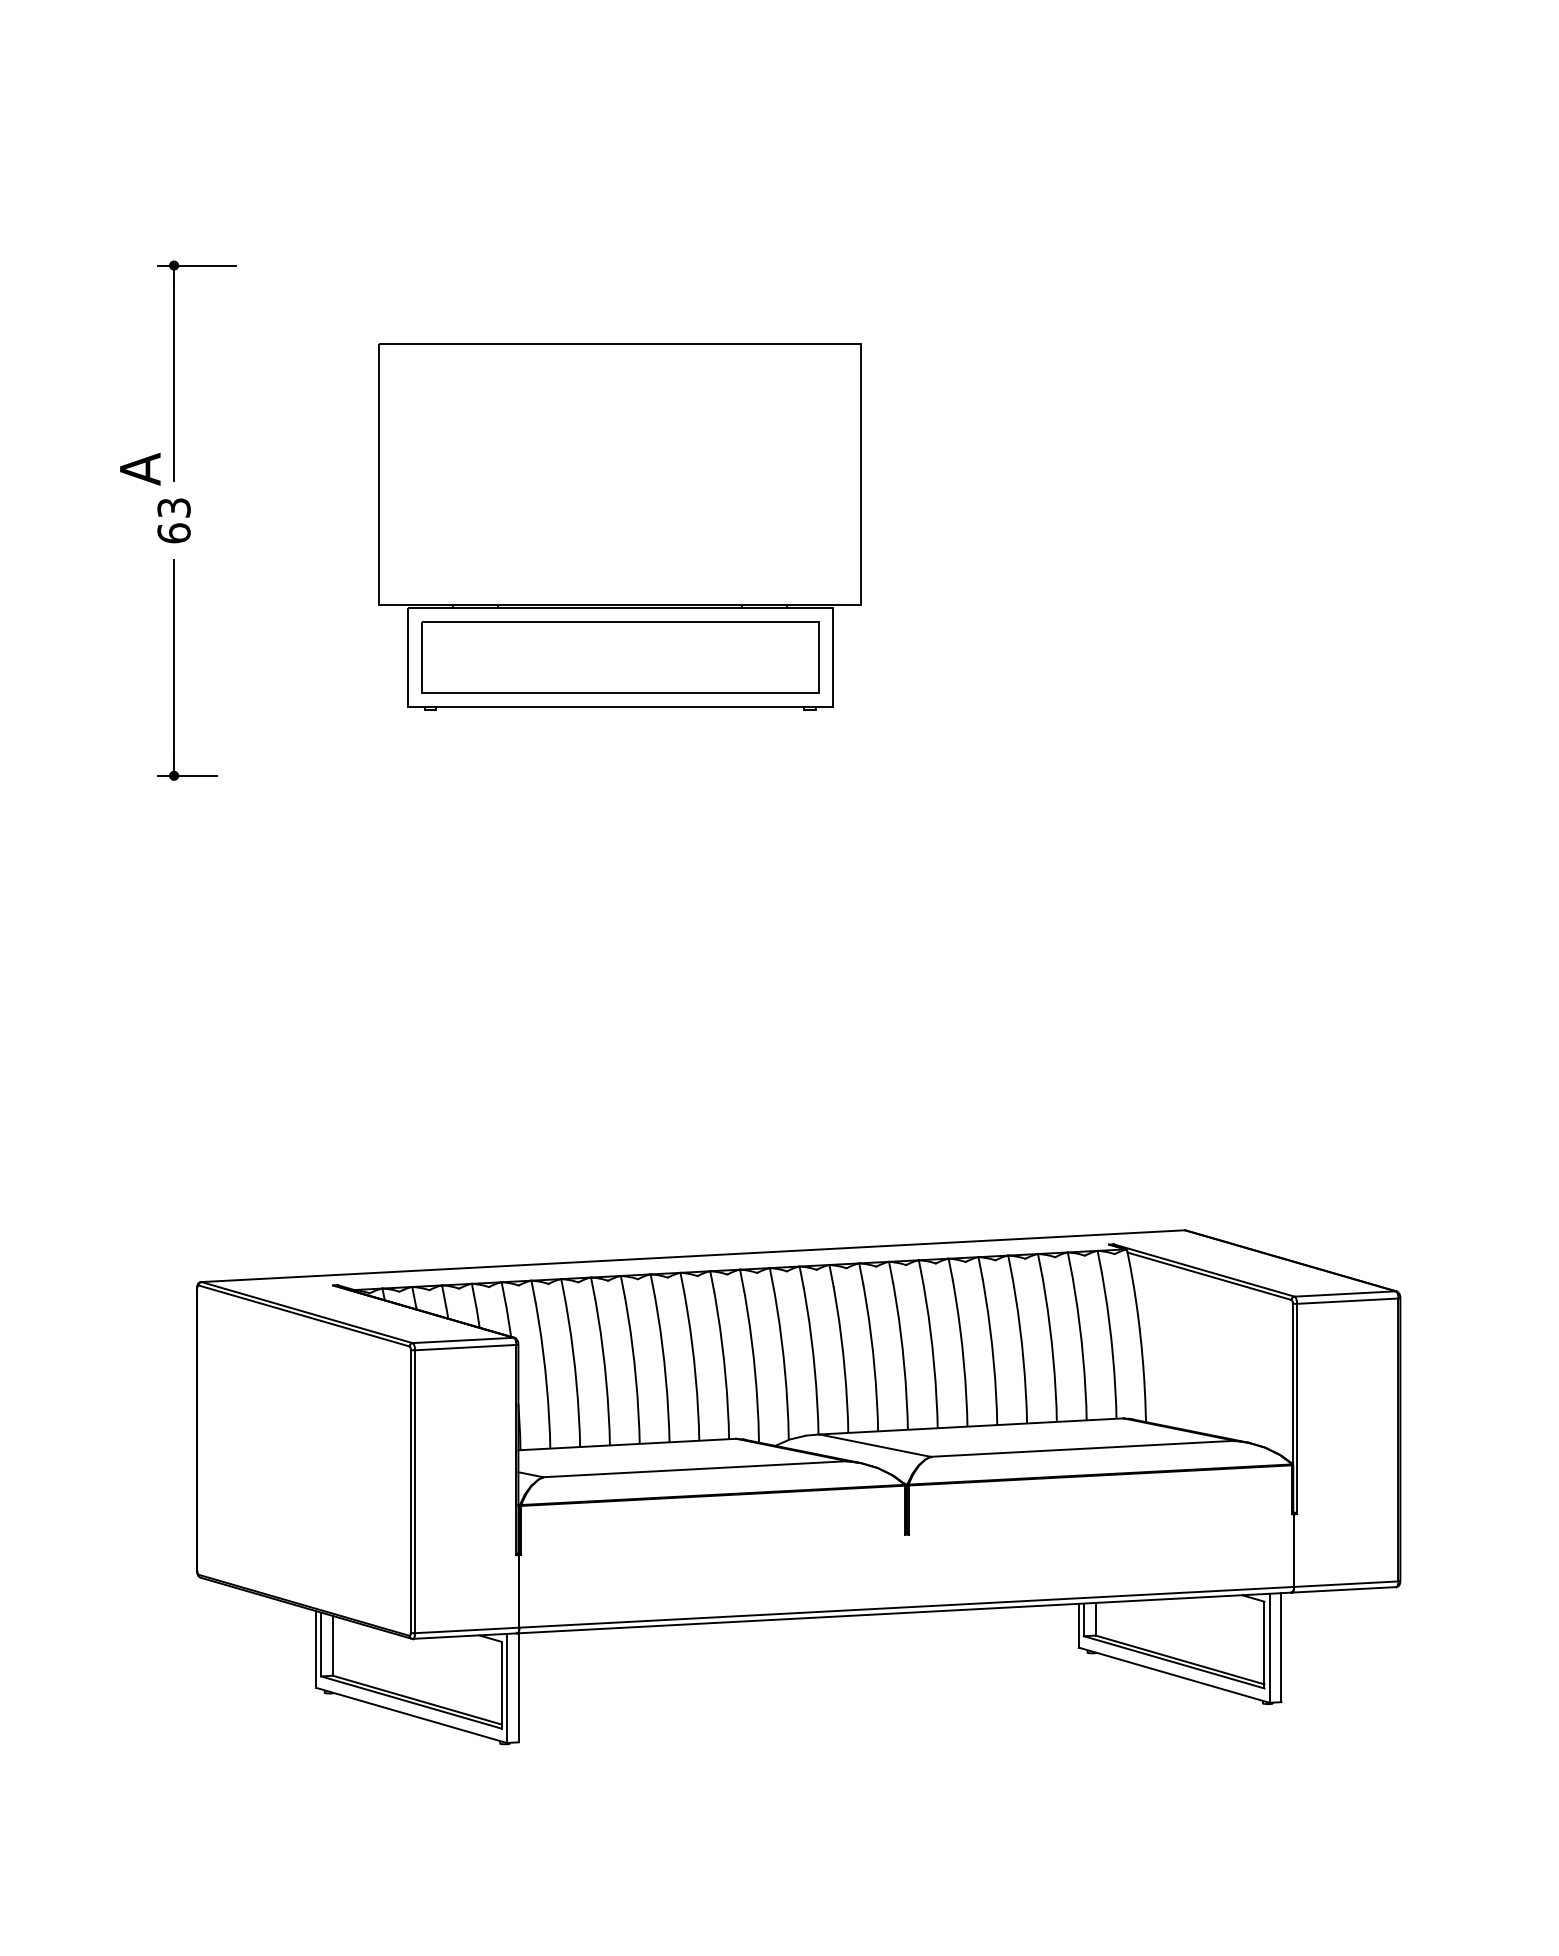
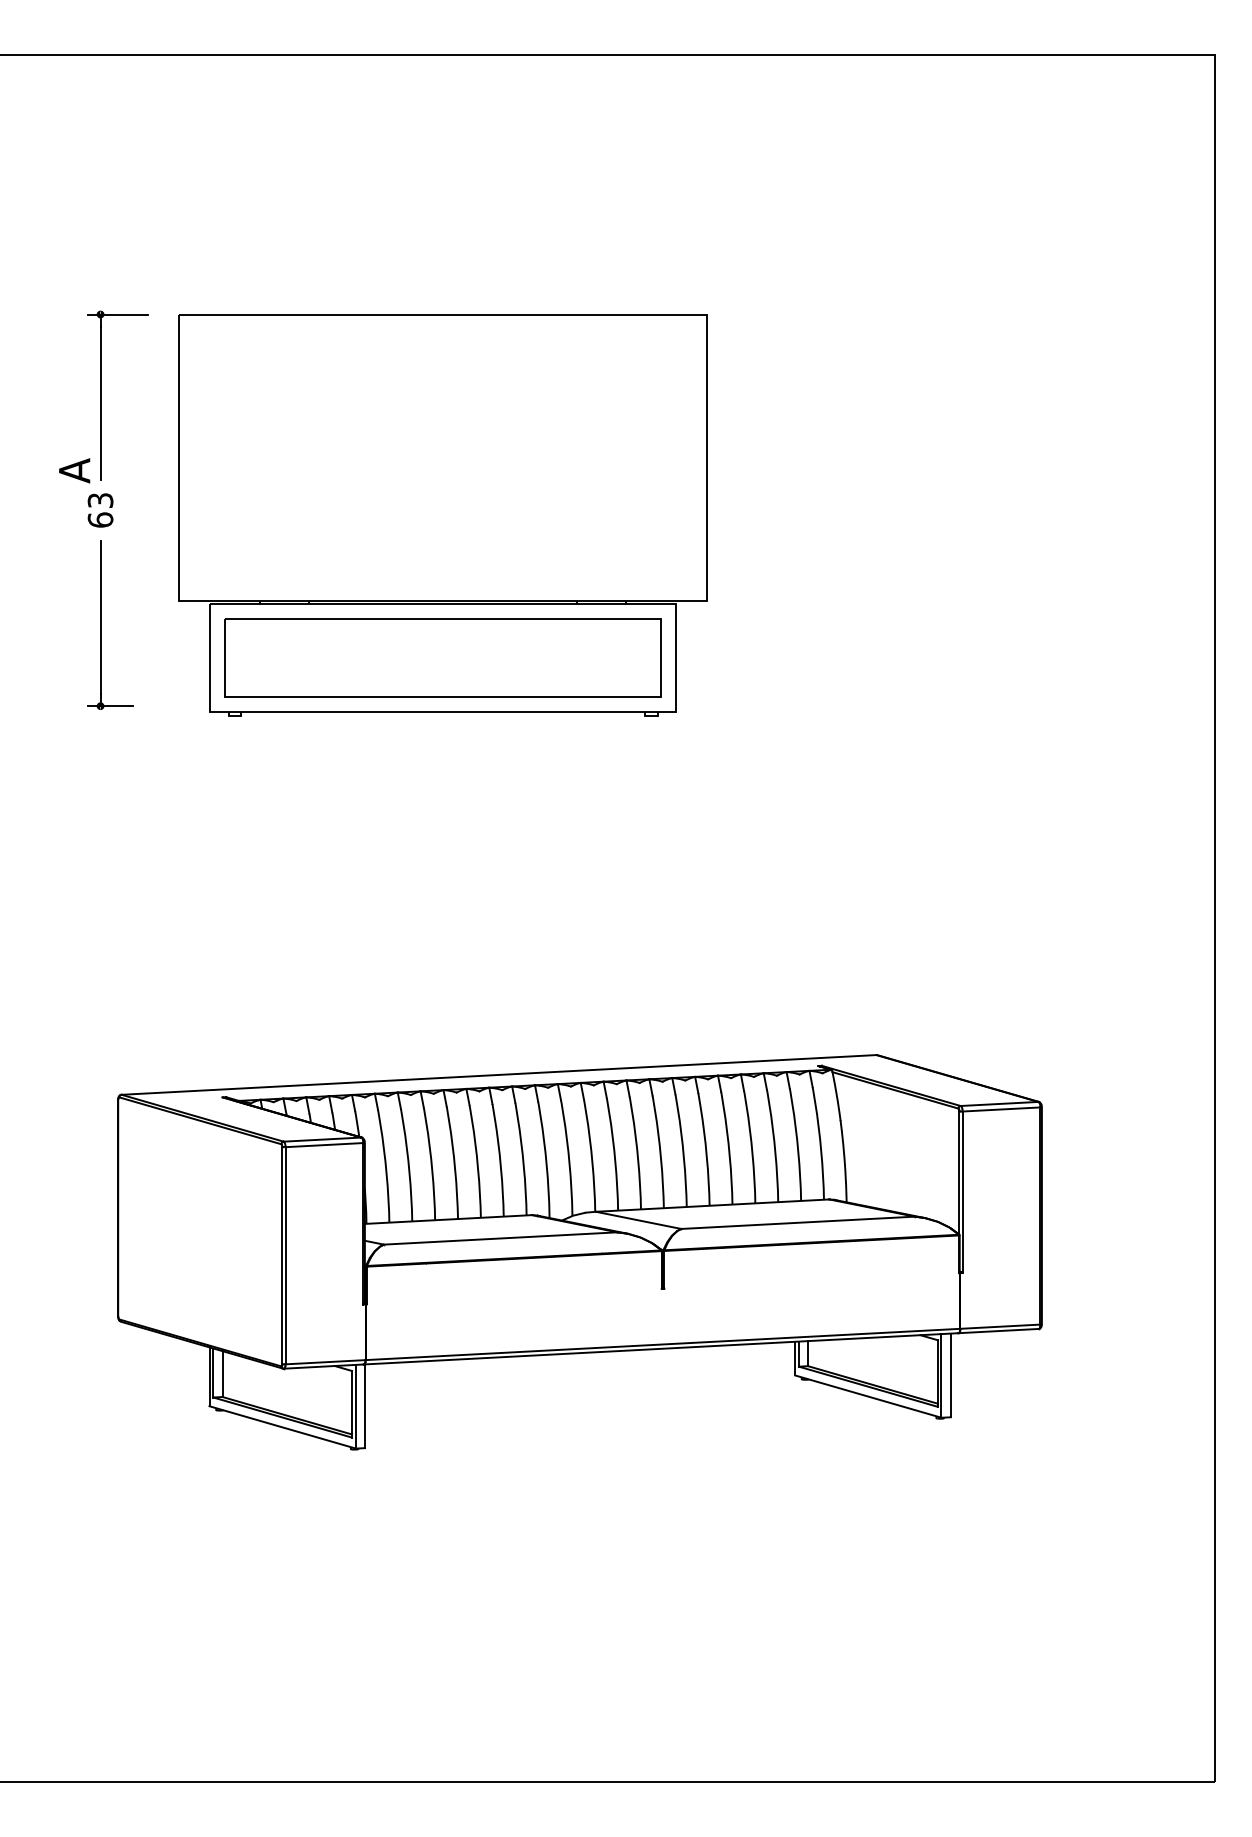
part: (619, 527) -> (442, 515), size x1.43

